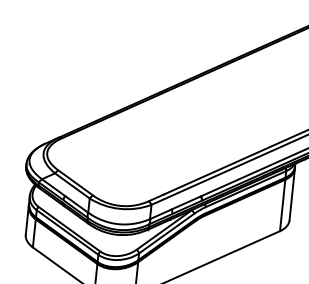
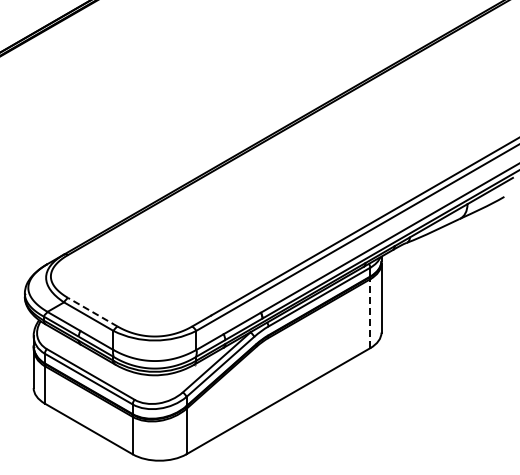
line: (75, 183) -> (92, 312), solid -> dashed
line: (282, 205) -> (370, 313), solid -> dashed

